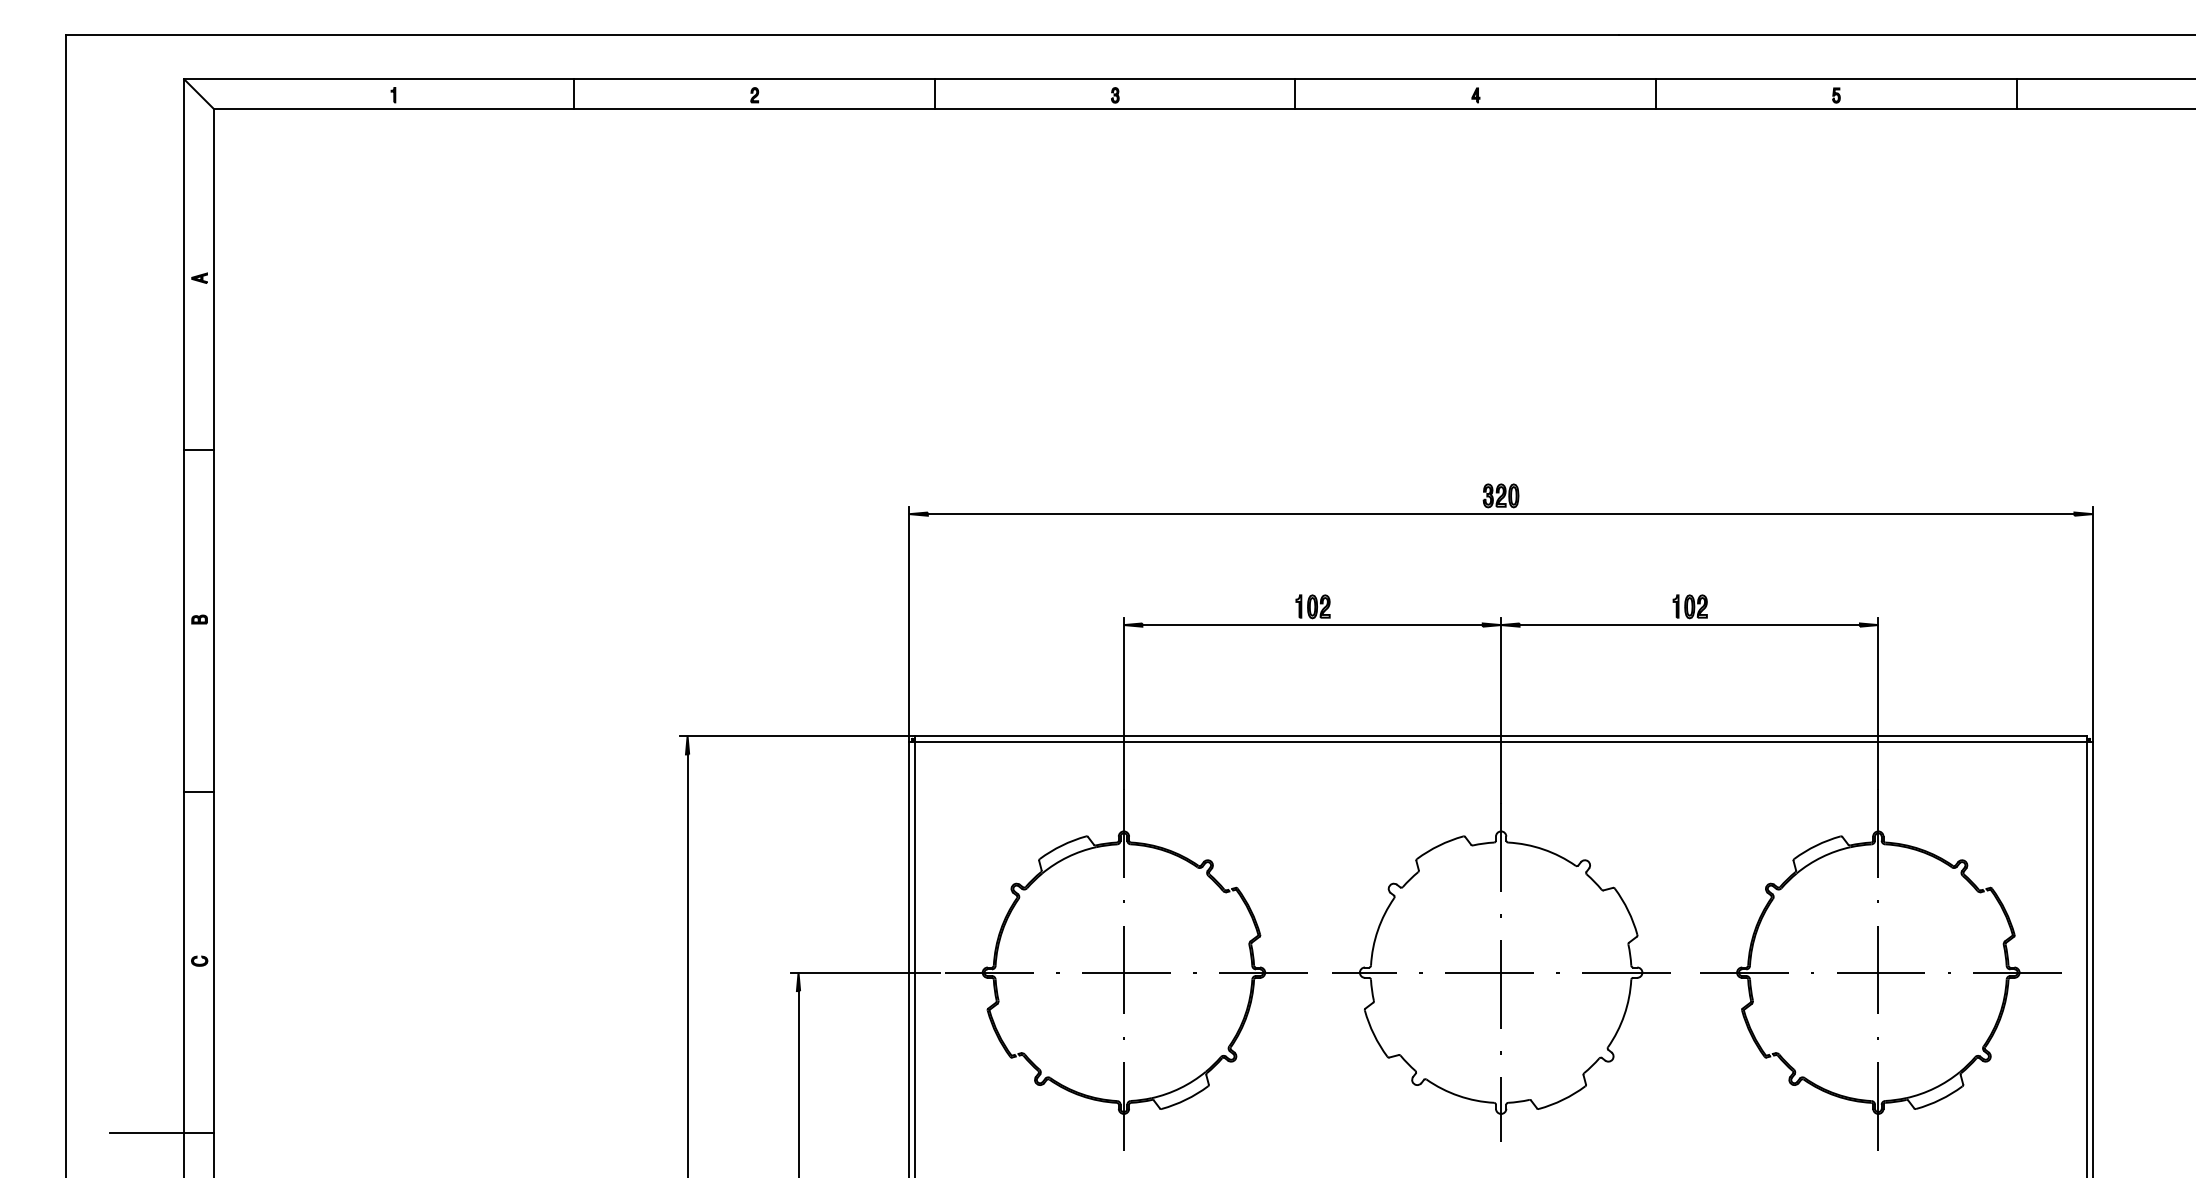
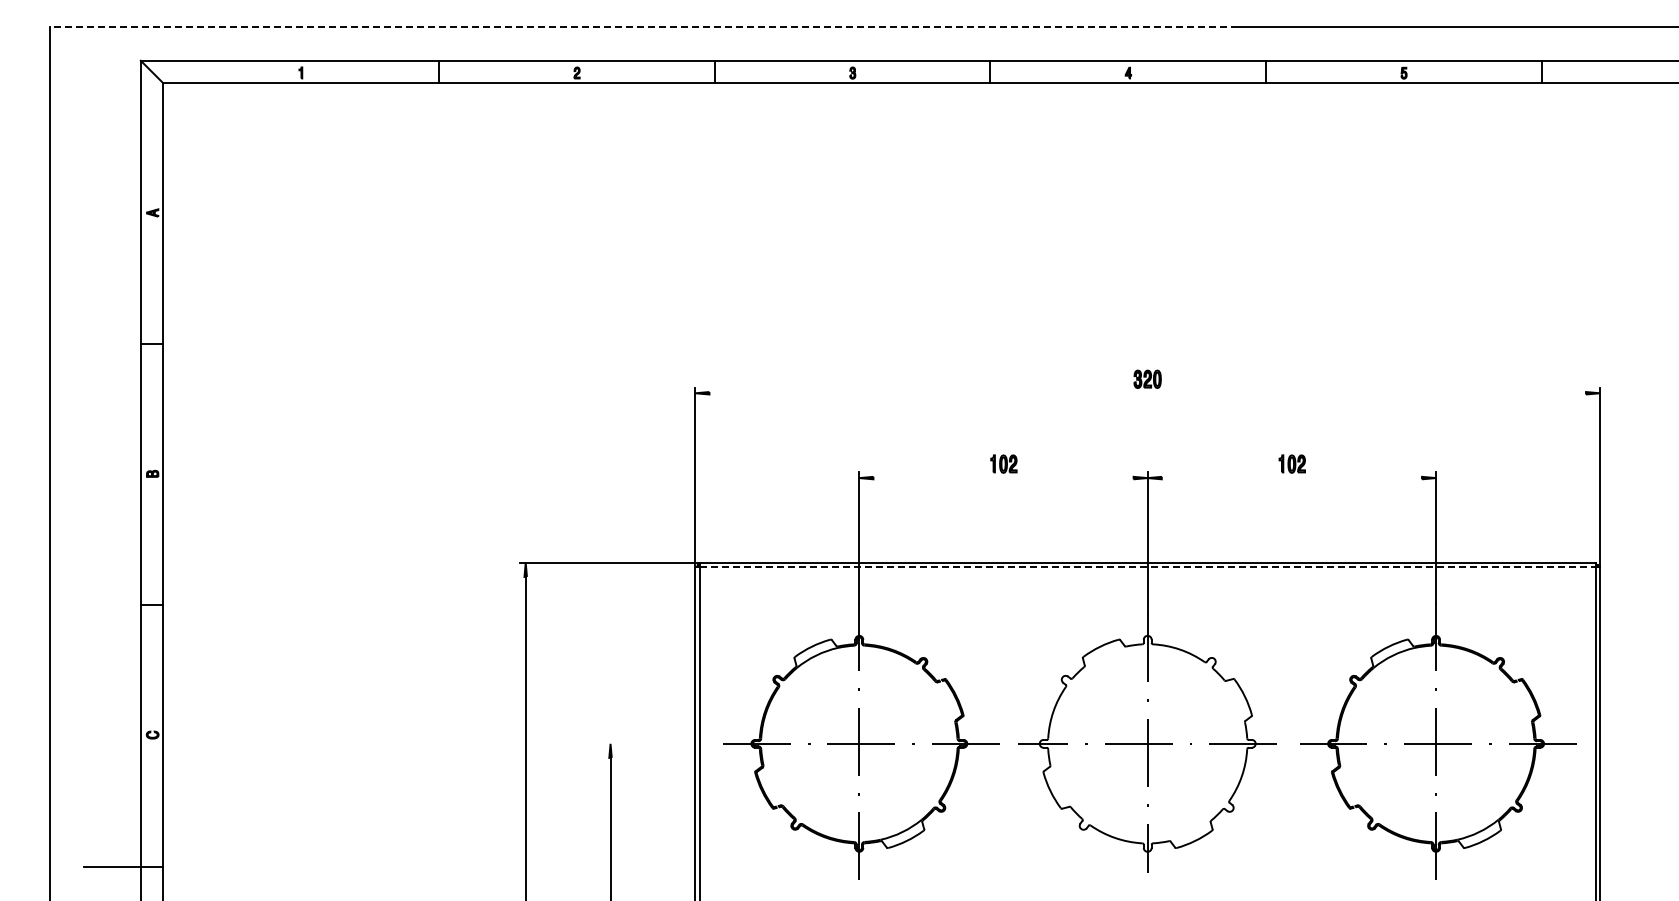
line: (842, 34) -> (644, 26), solid -> dashed
line: (1500, 514) -> (1147, 393), removed
line: (1312, 625) -> (1003, 478), removed
line: (1689, 625) -> (1291, 478), removed
line: (1500, 742) -> (1147, 567), solid -> dashed
line: (865, 972) -> (661, 743), removed

